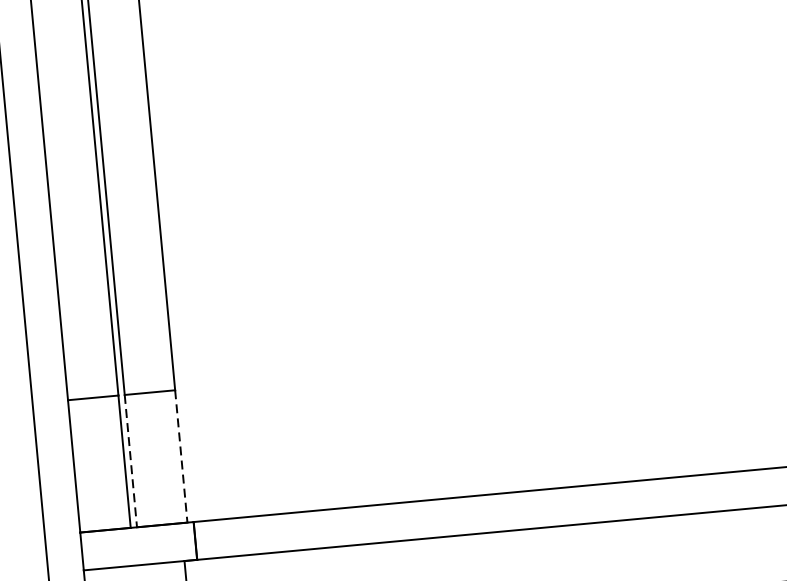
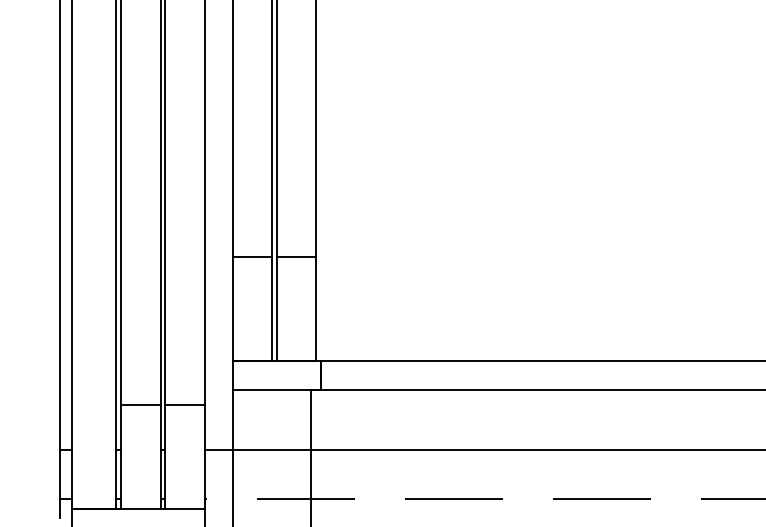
line: (181, 457) -> (316, 309), dashed -> solid
line: (130, 461) -> (276, 309), dashed -> solid

